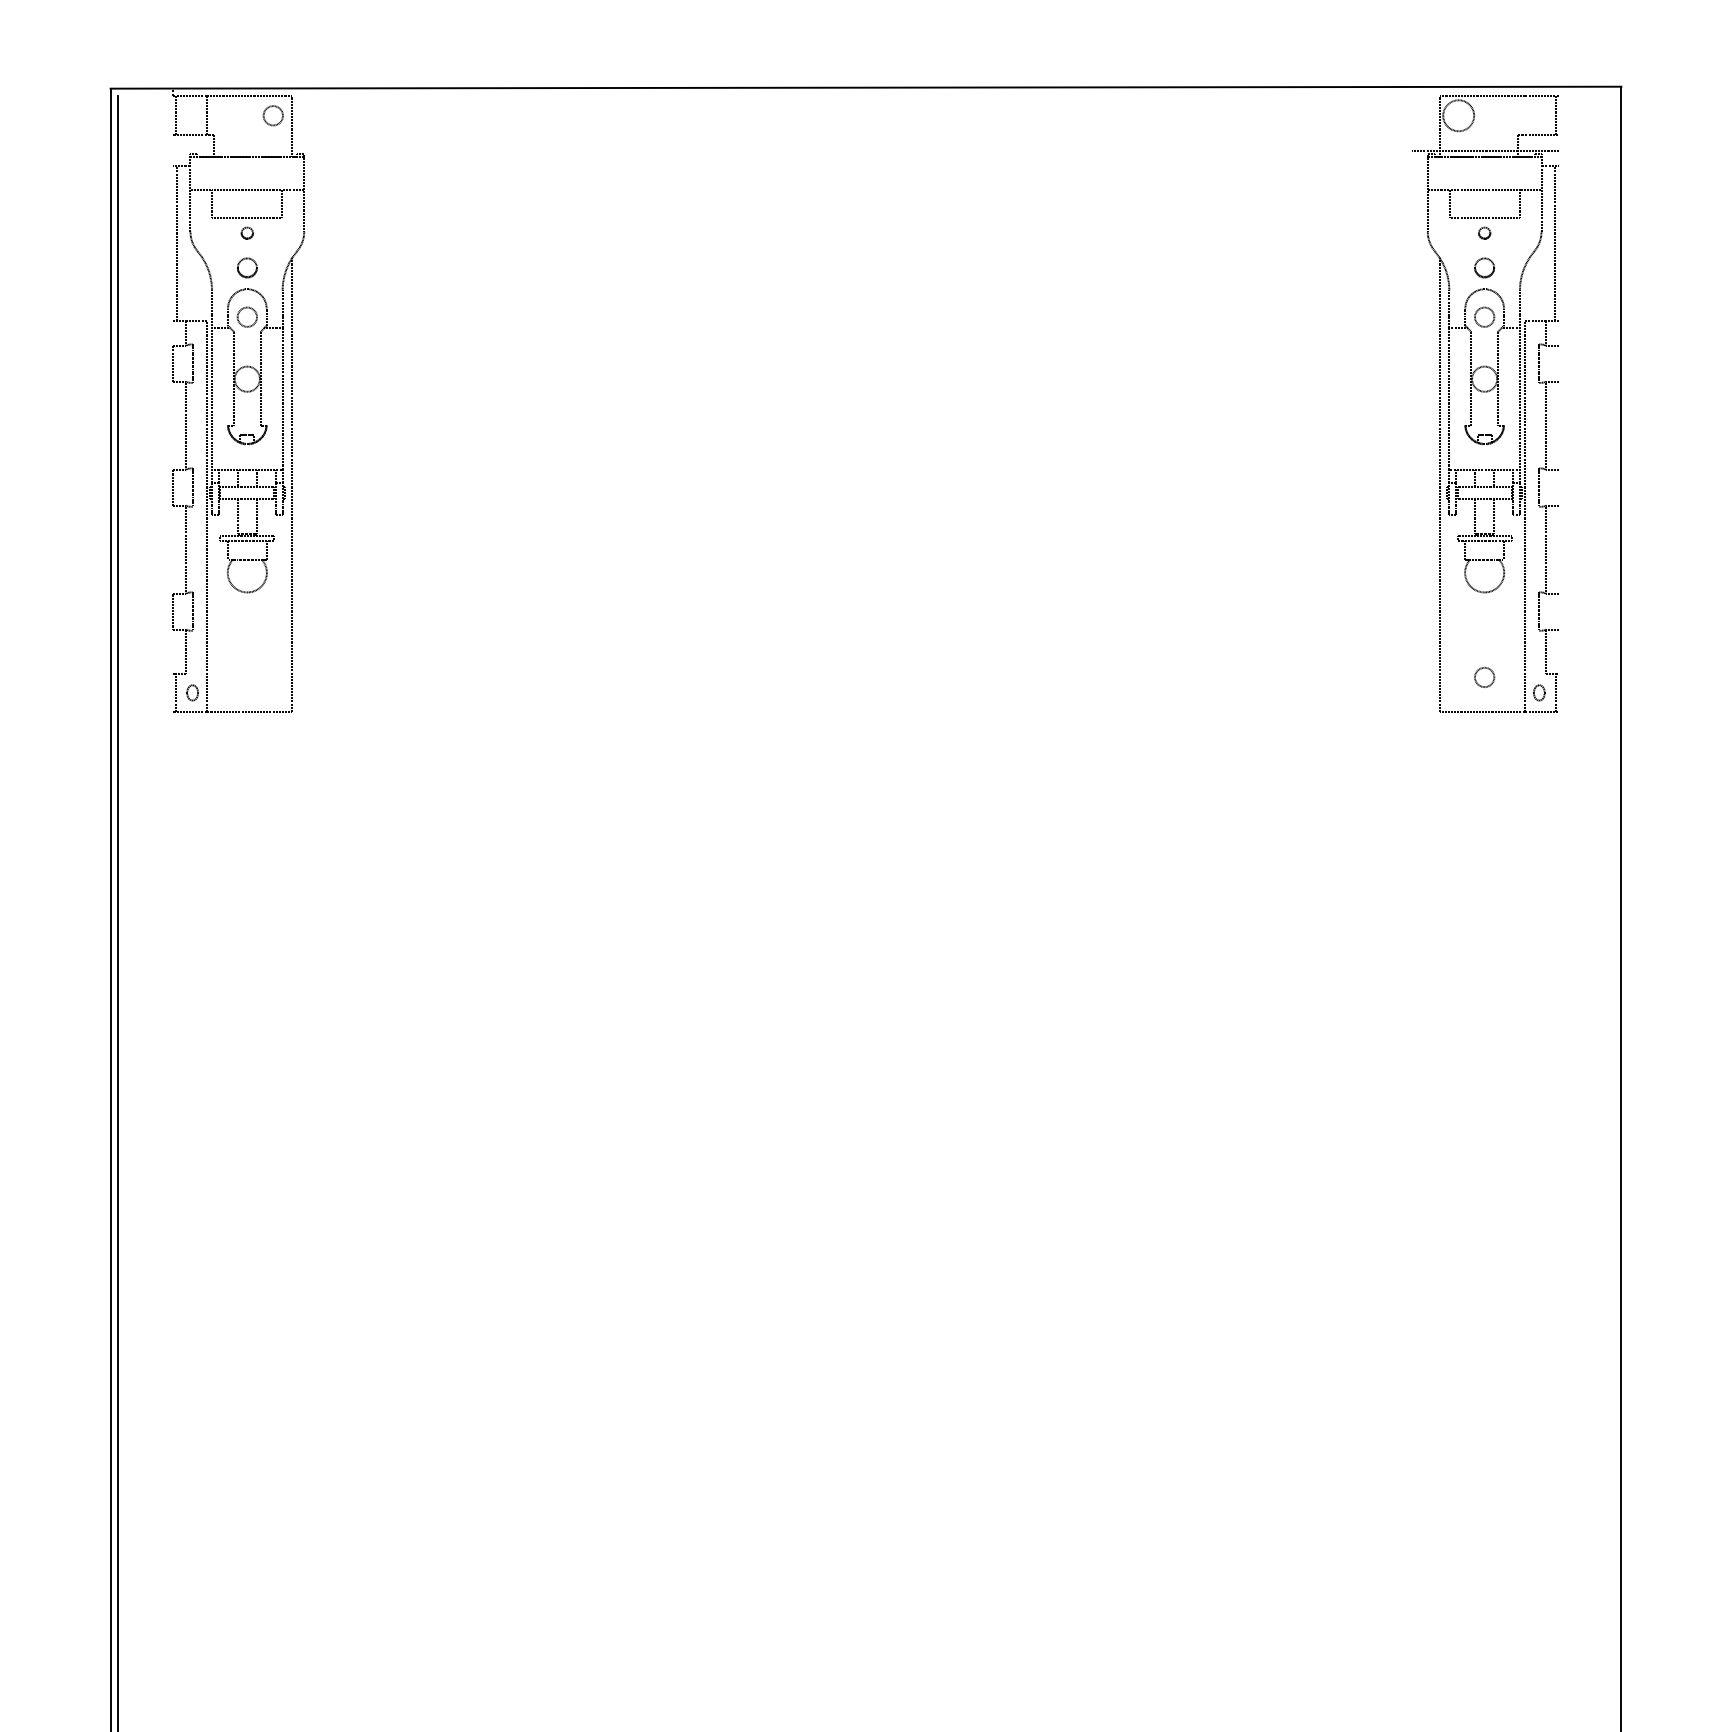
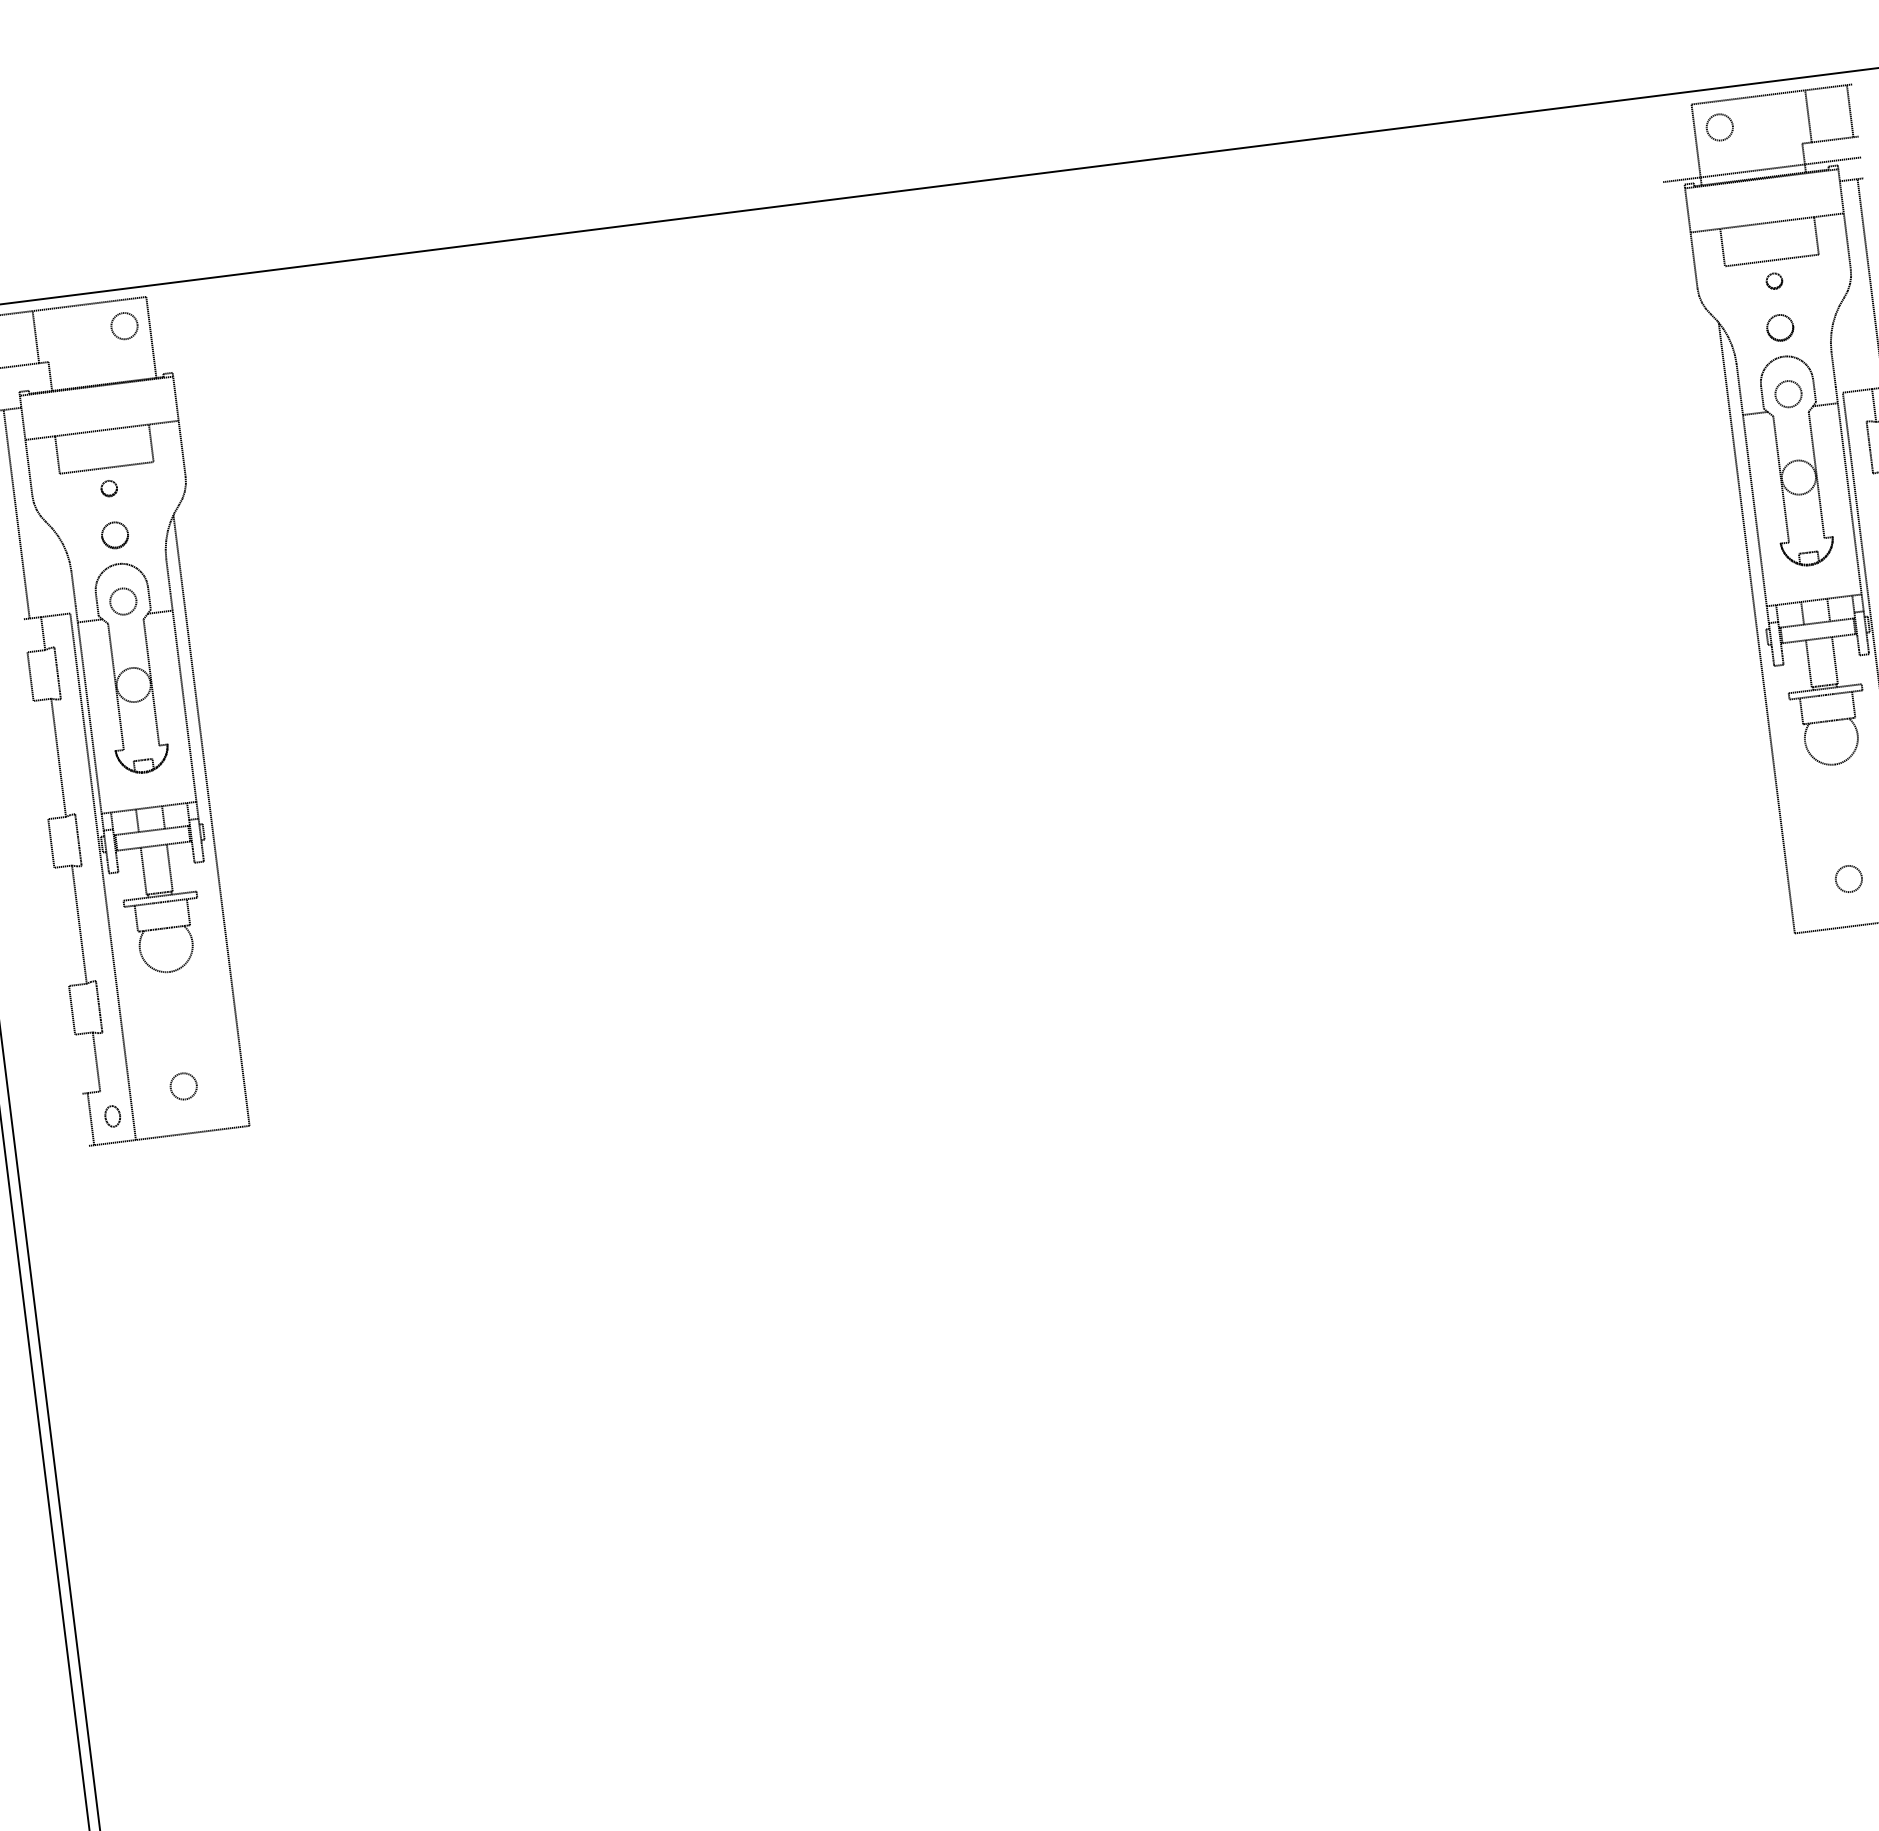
circle: (1458, 115) -> (1719, 127), size x0.62
line: (1524, 115) -> (1808, 116), added
circle: (246, 677) -> (182, 1086), added

